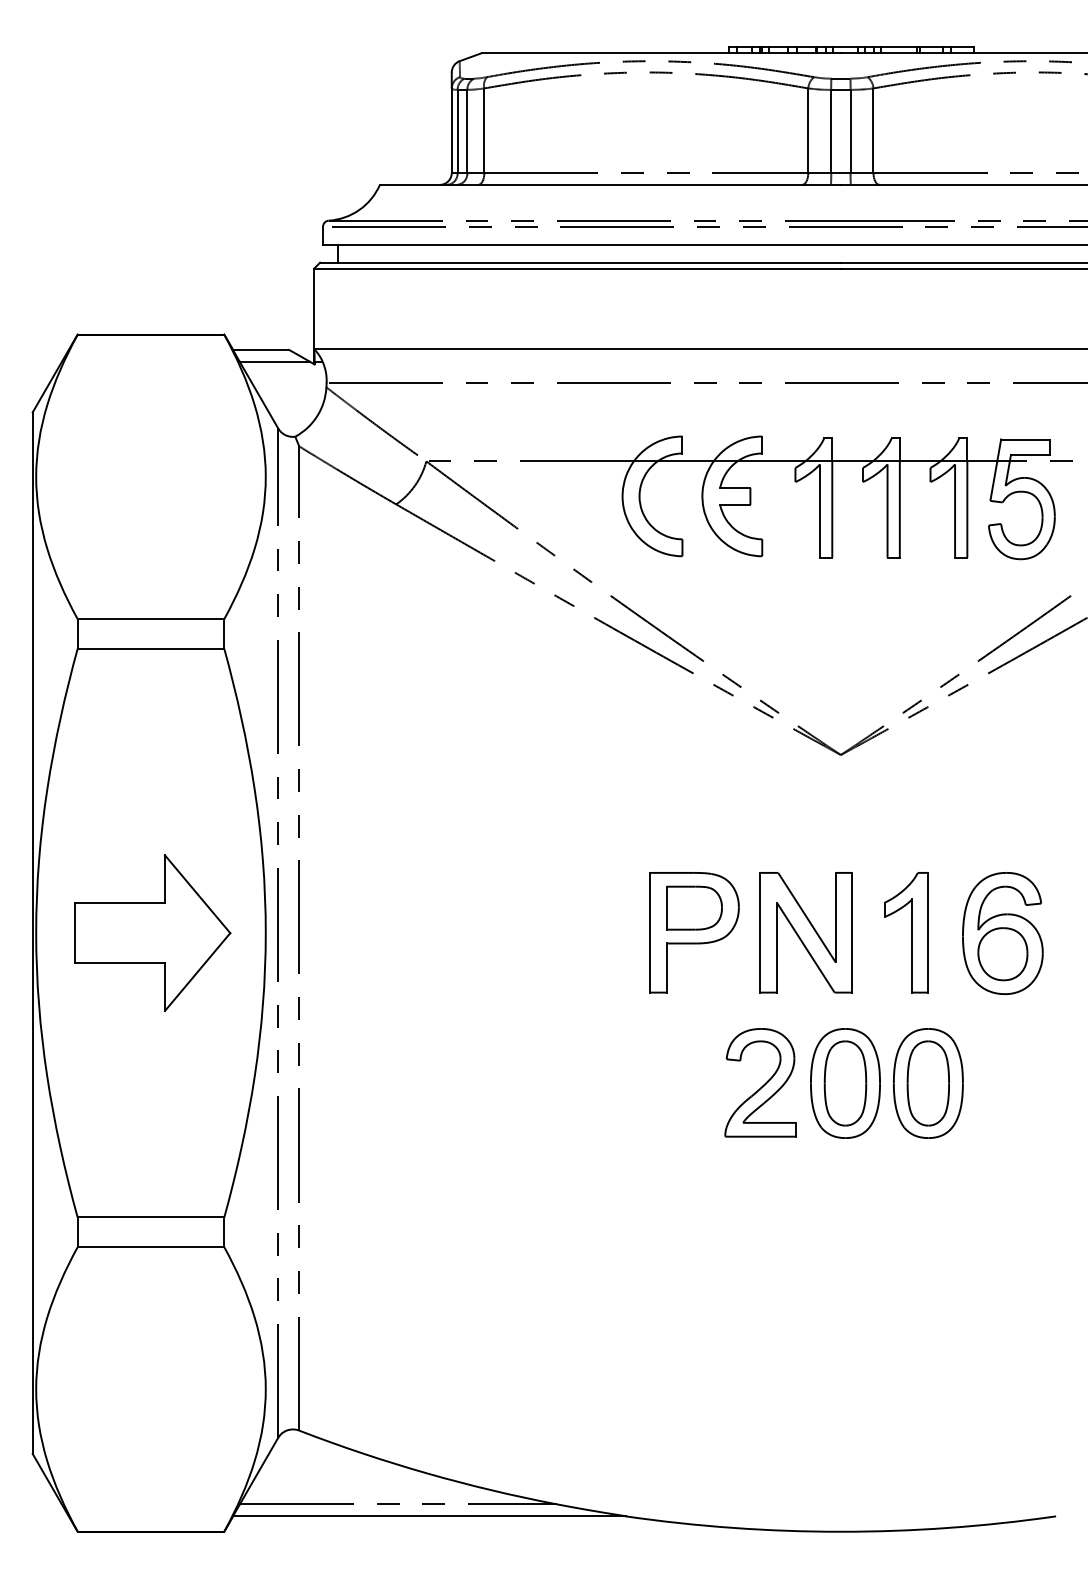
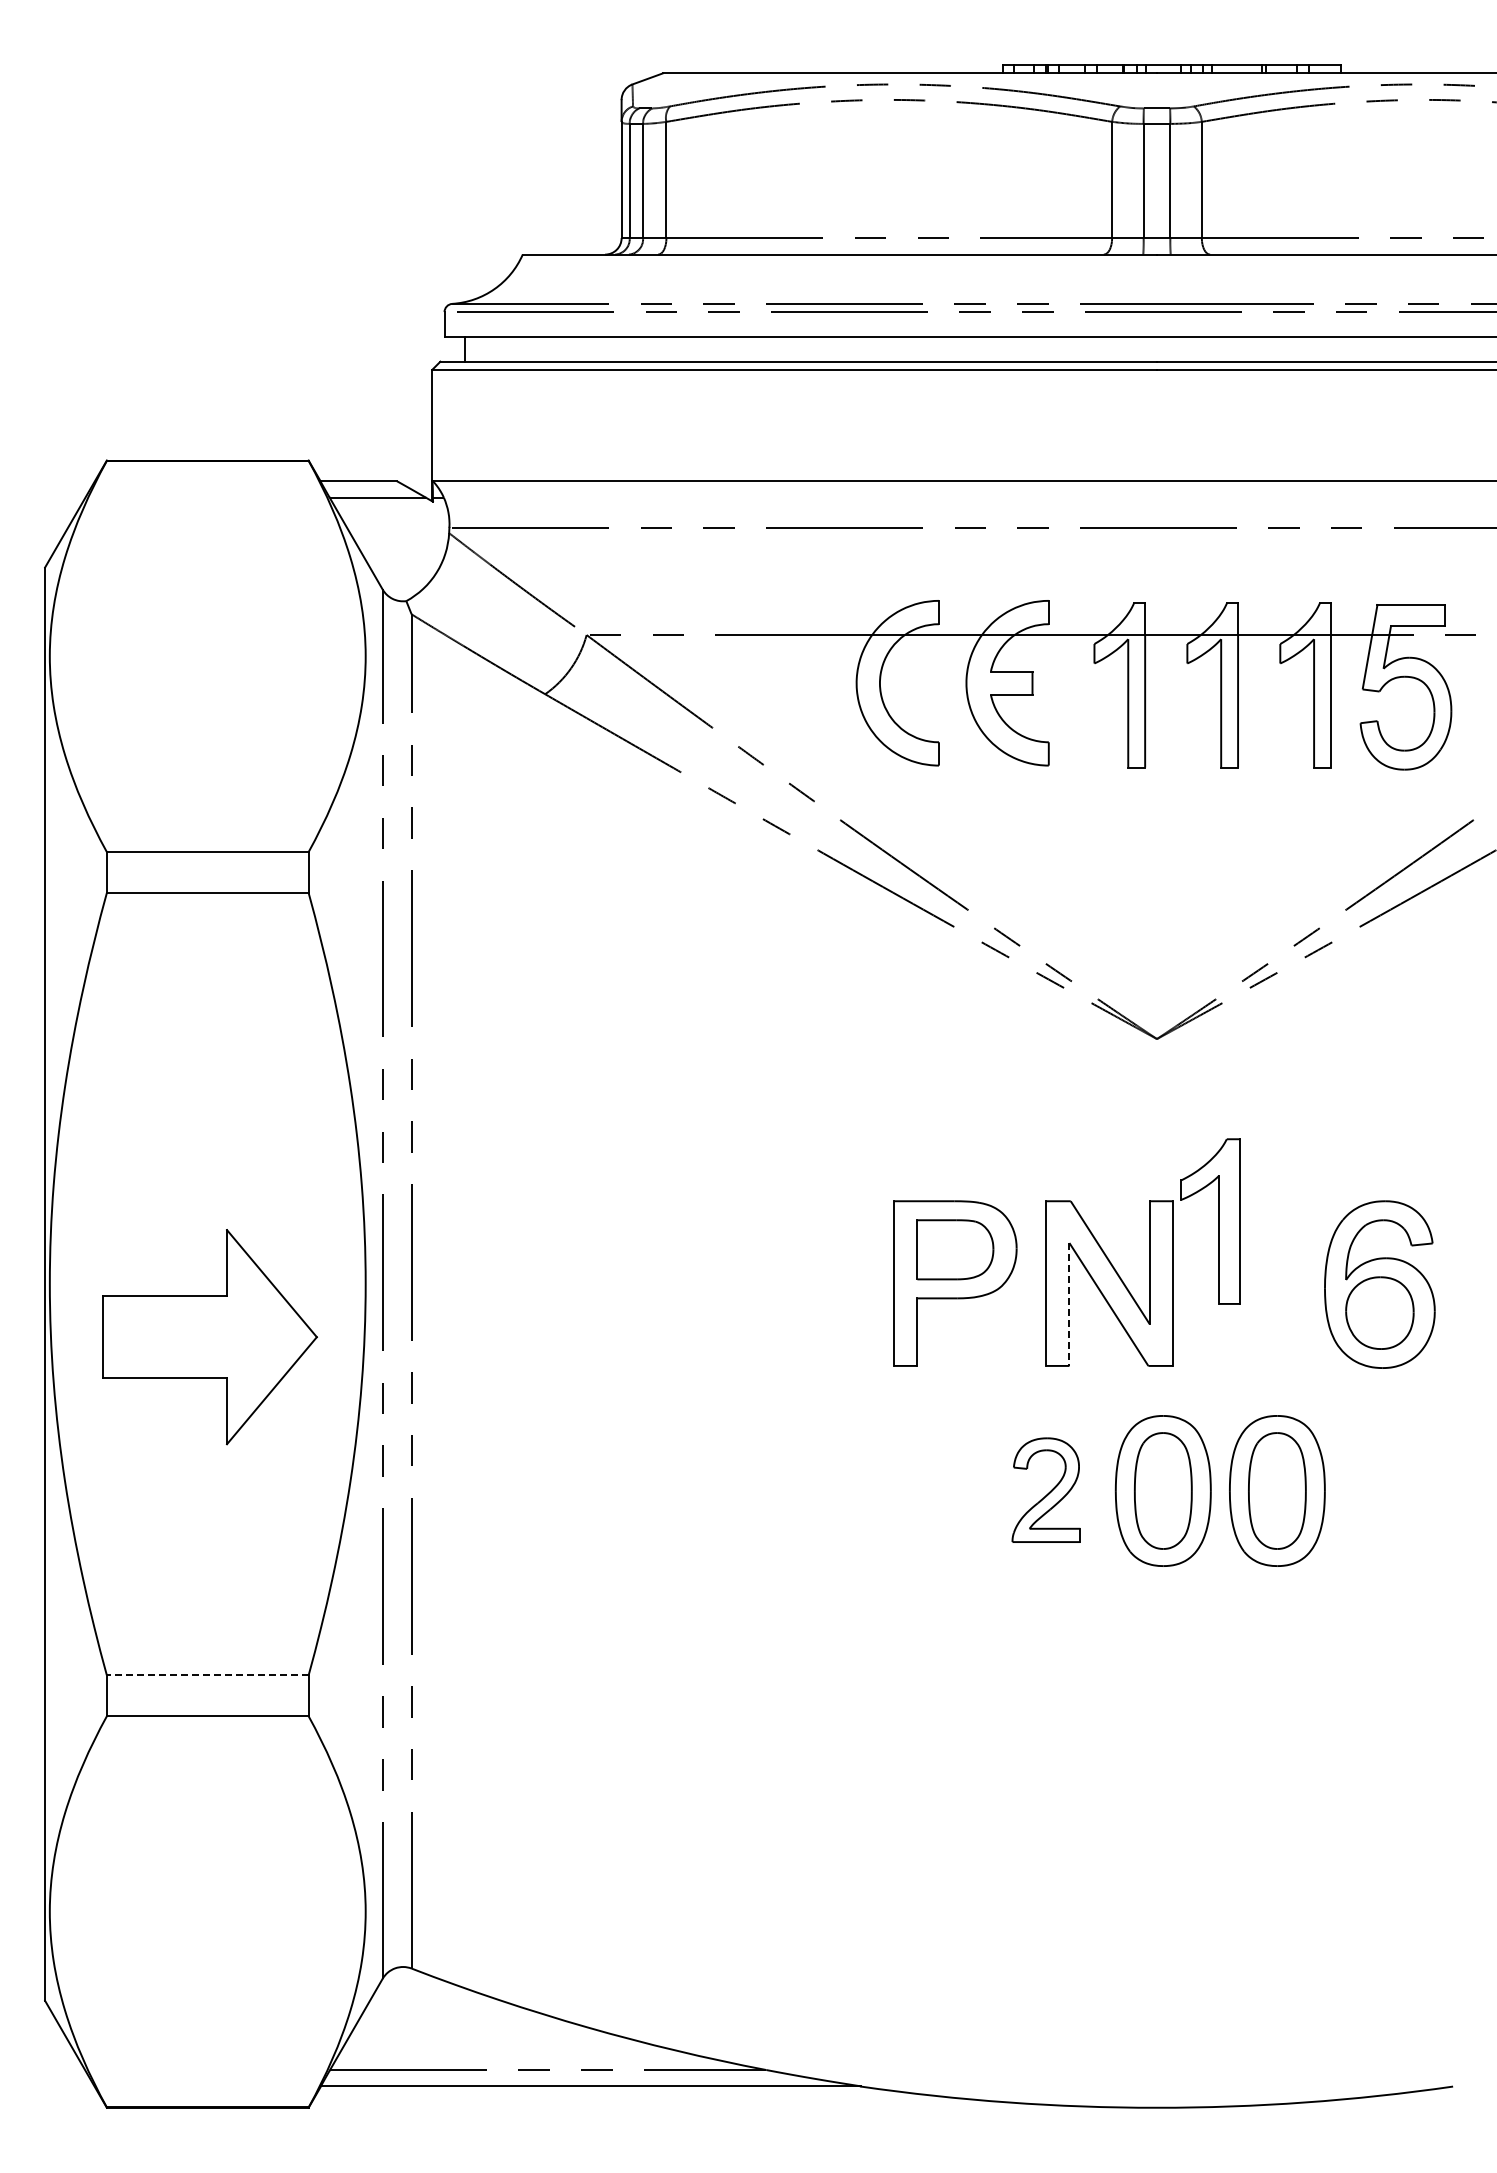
part: (911, 932) -> (1218, 1221), moved
part: (152, 933) -> (209, 1337), moved
line: (777, 948) -> (1069, 1305), solid -> dashed
part: (760, 1083) -> (1046, 1490), size x0.7
line: (150, 1217) -> (207, 1675), solid -> dashed

